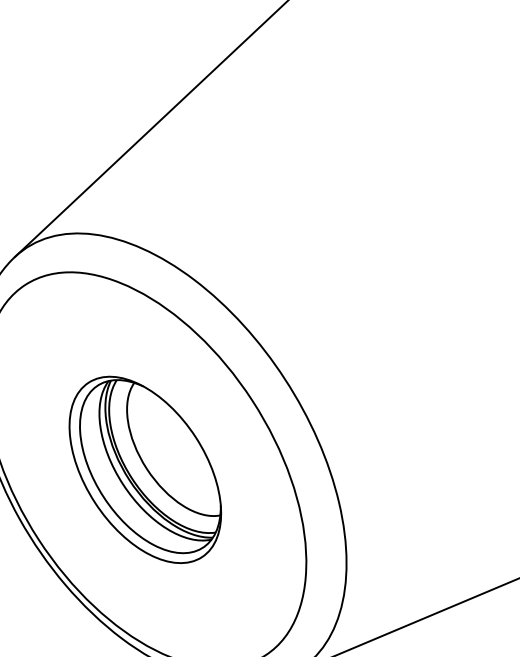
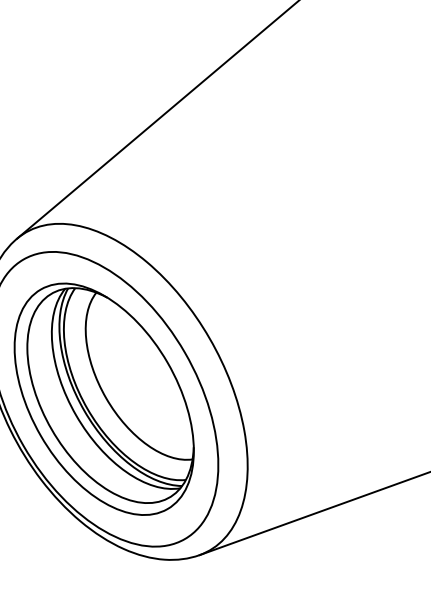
part: (144, 469) -> (103, 398), size x1.67

